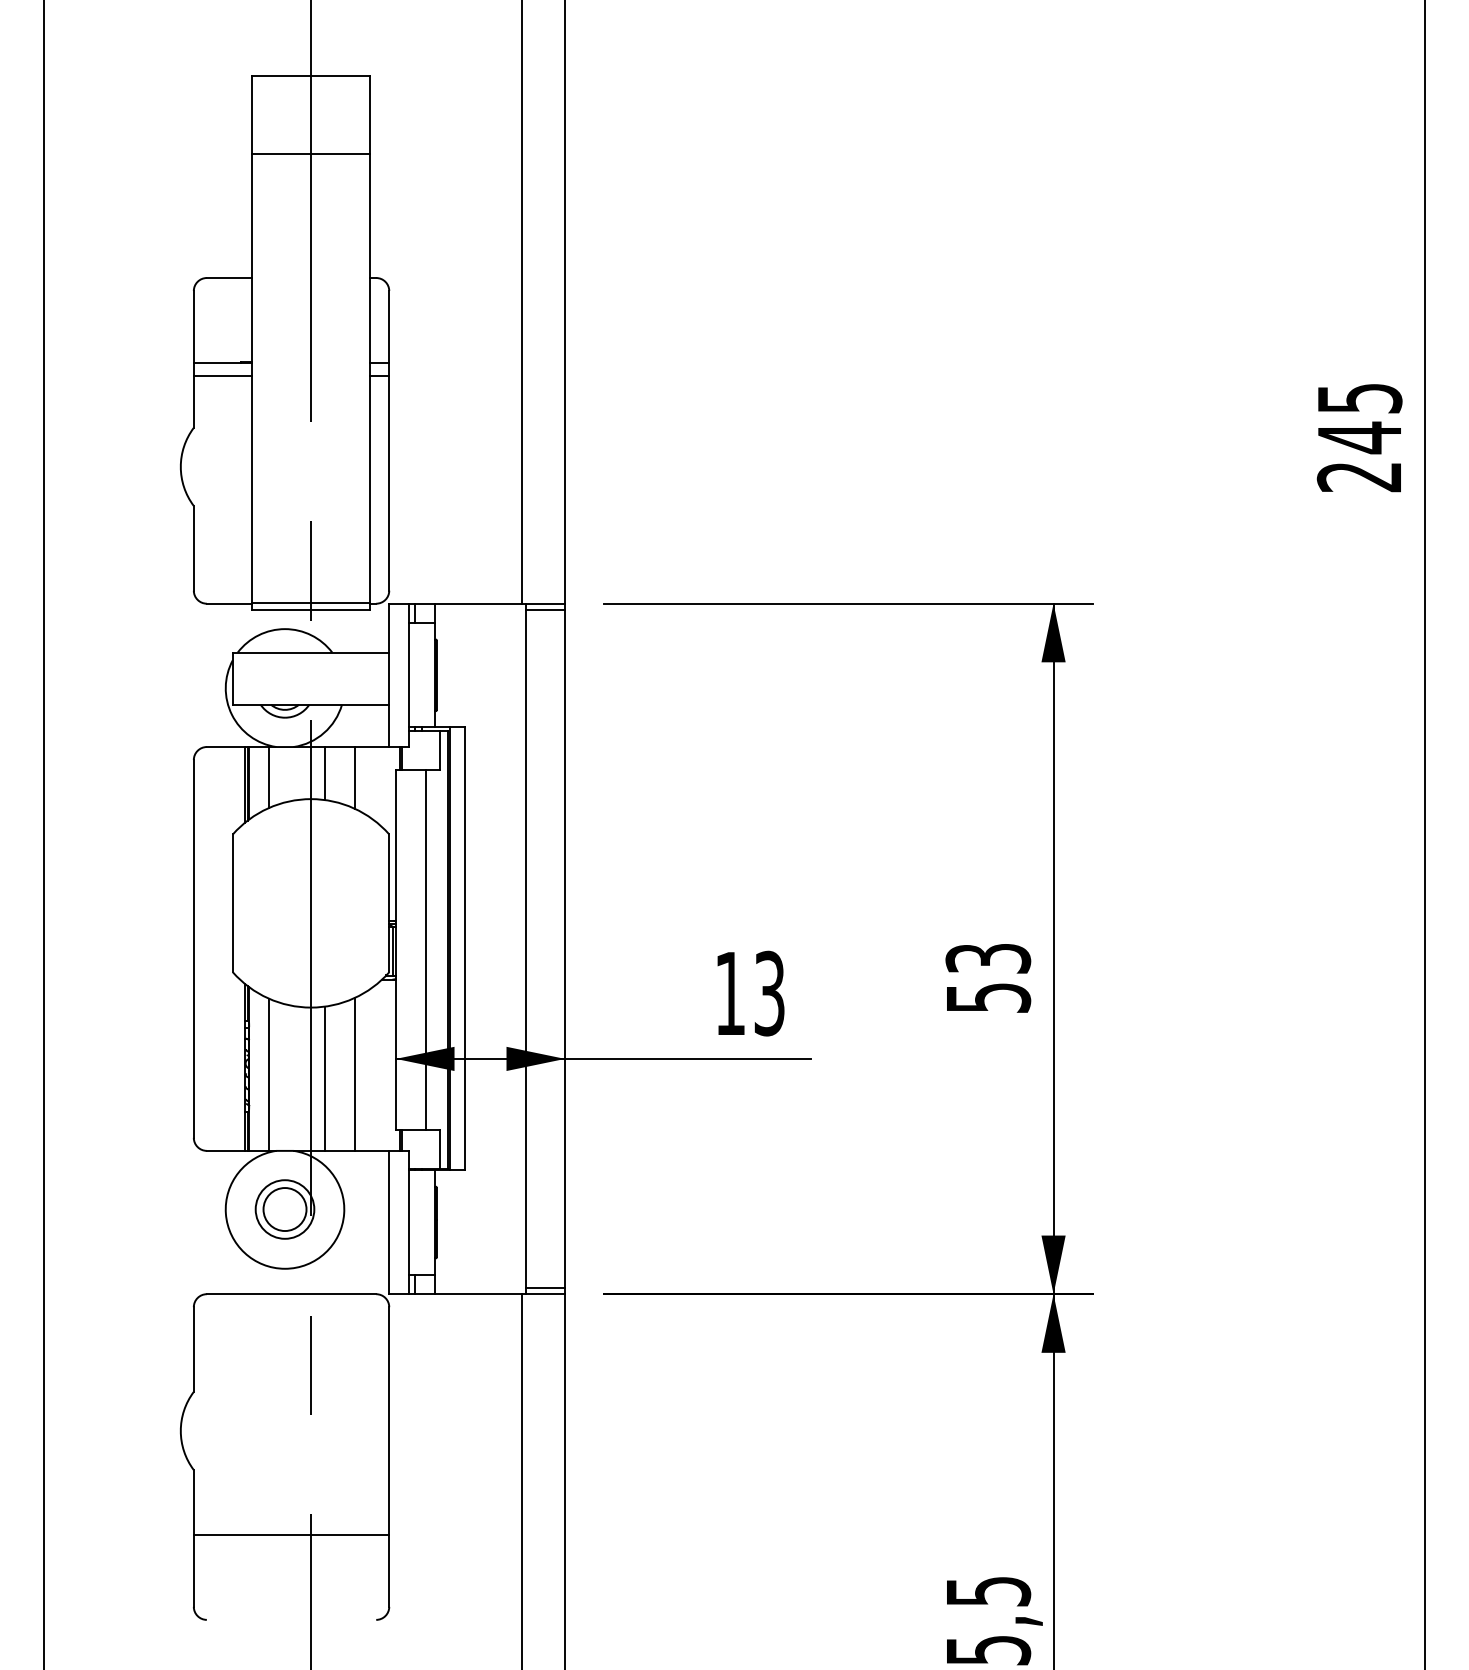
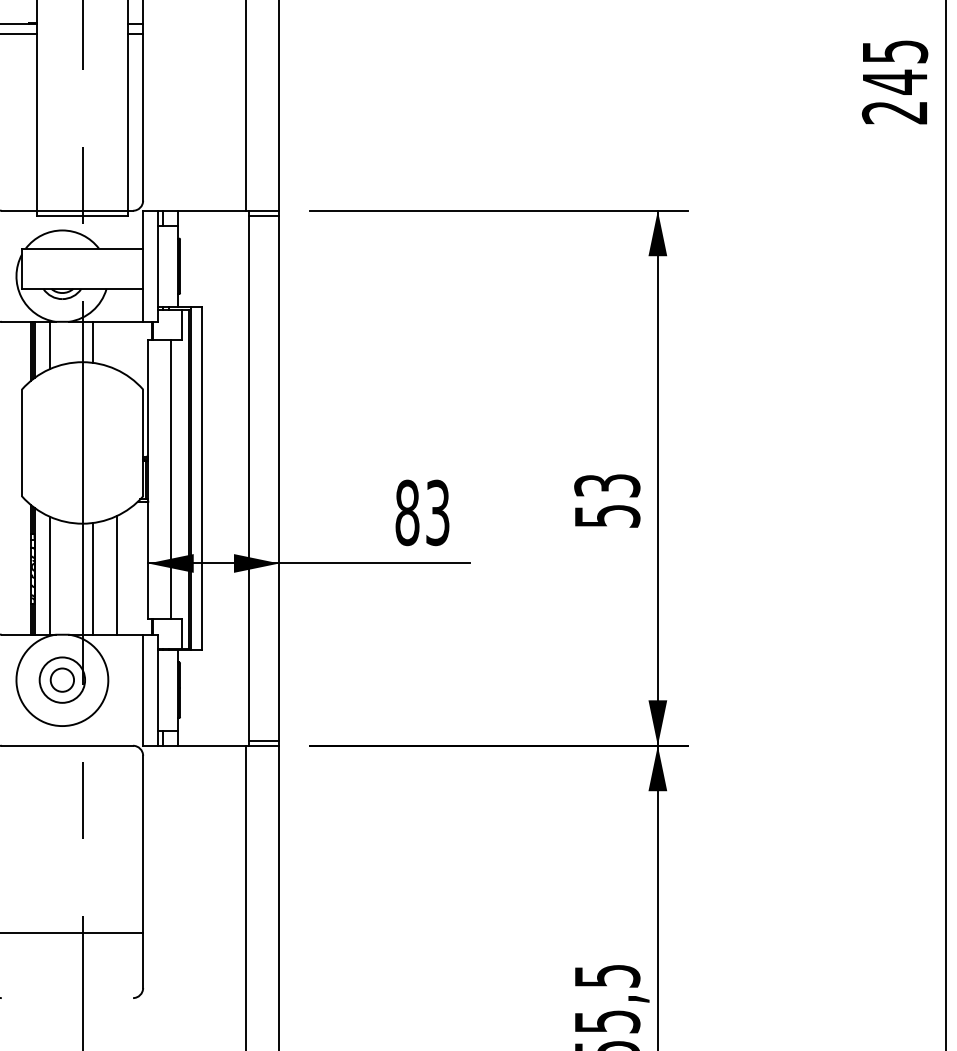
line: (354, 777) -> (116, 345), removed
text: (730, 993) -> (407, 512), 13 -> 83
circle: (284, 1209) -> (61, 680), size x0.7

